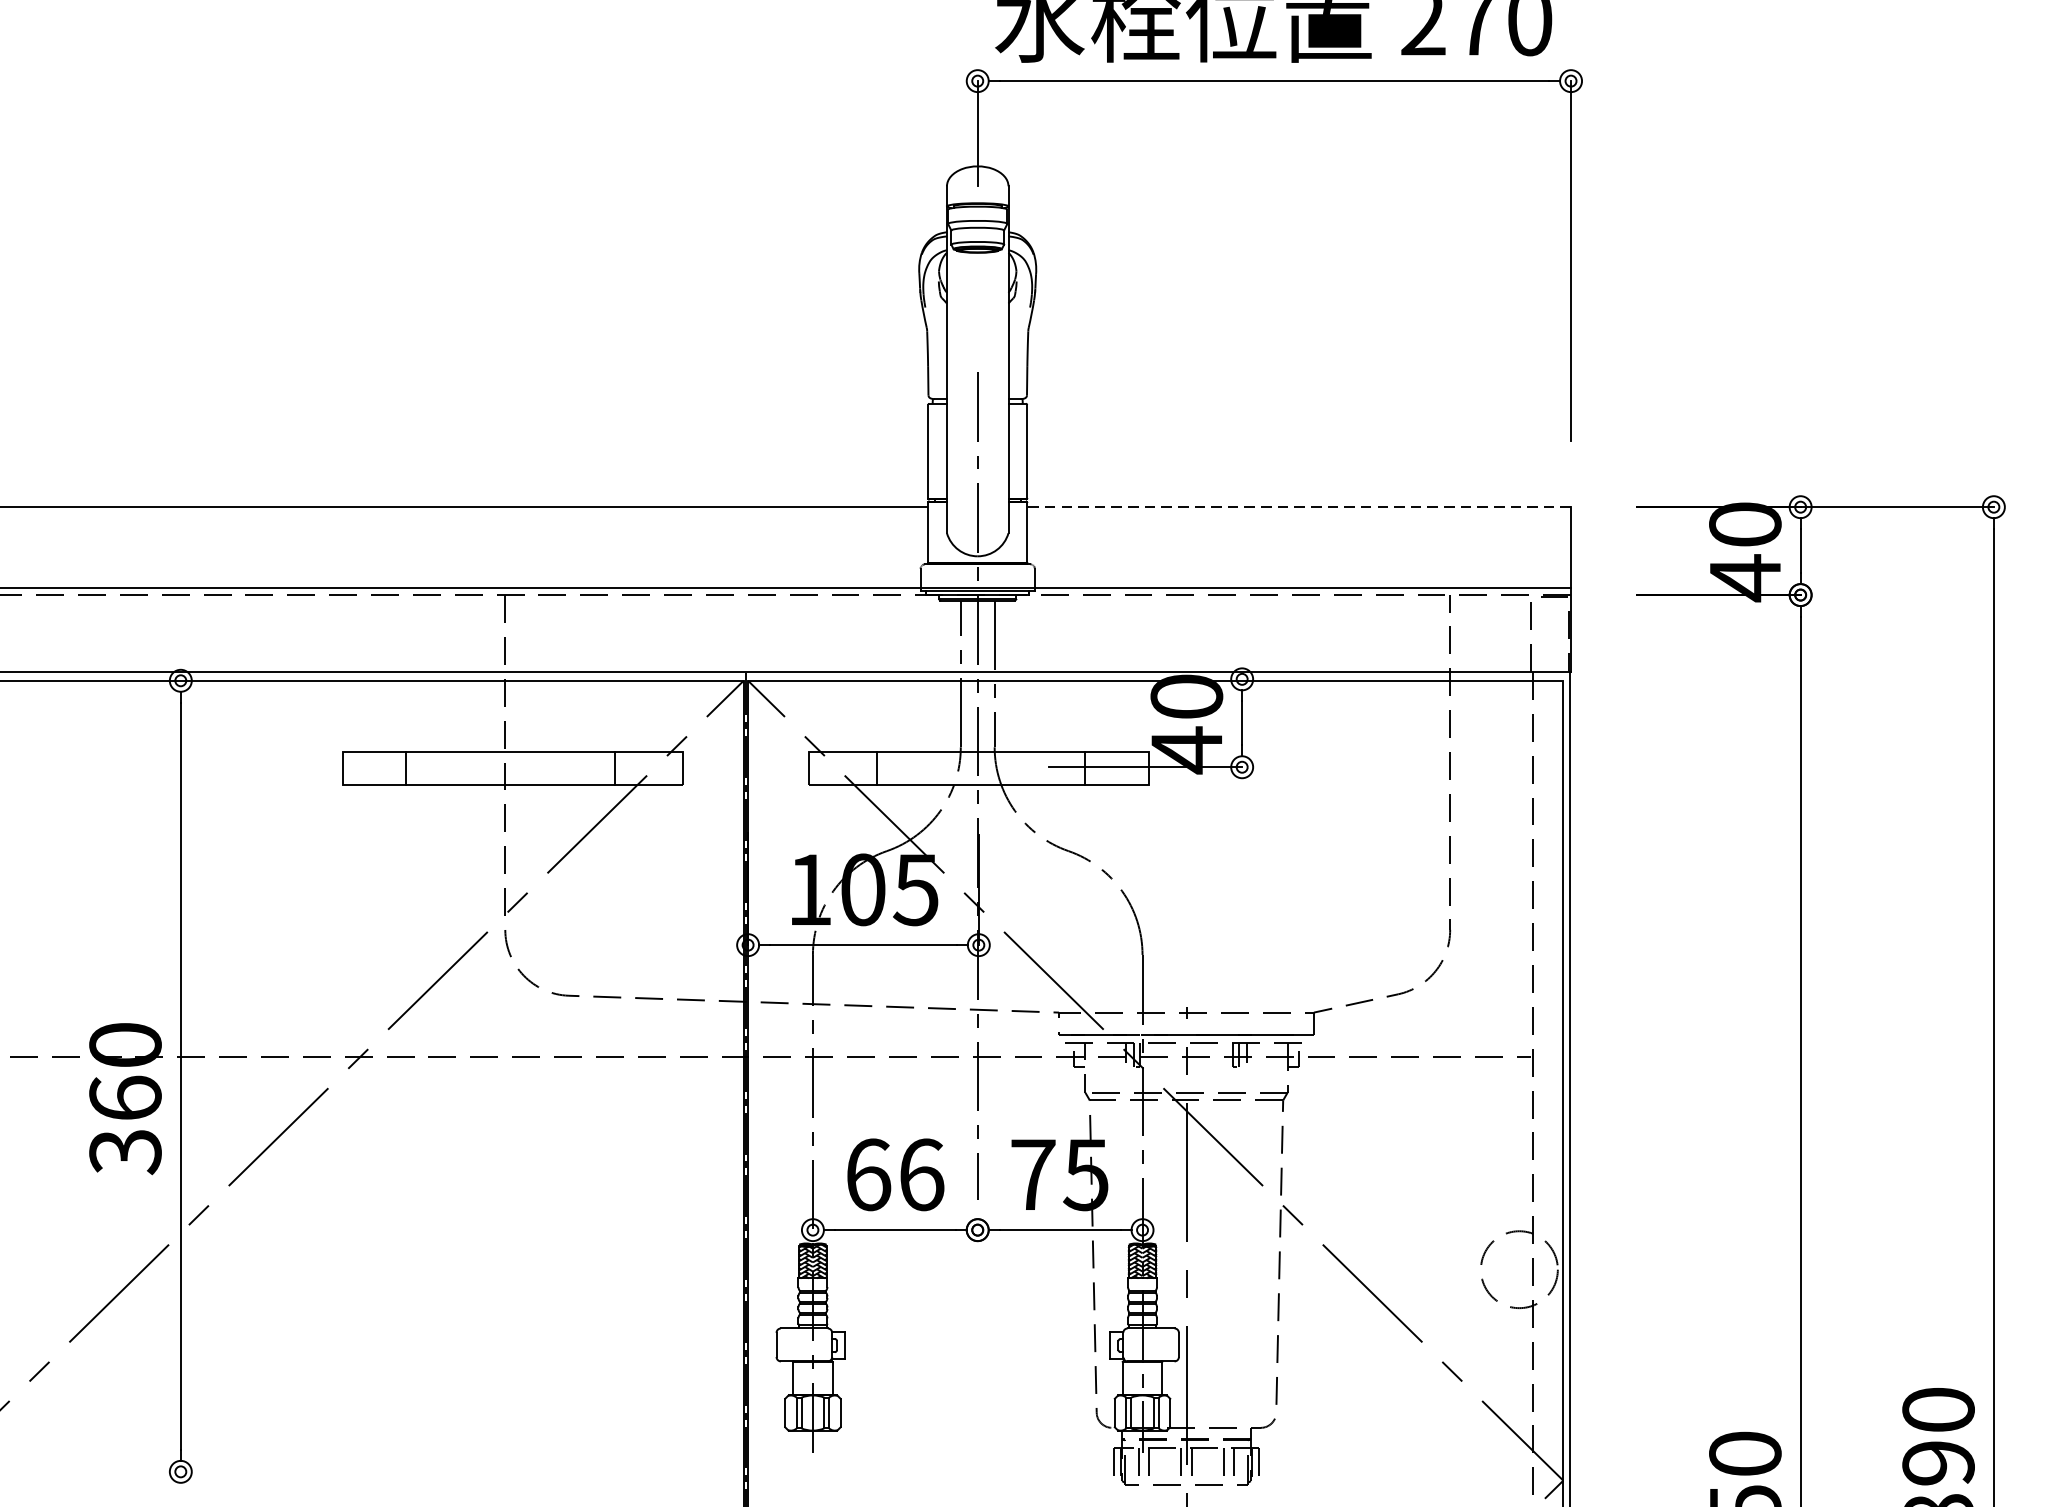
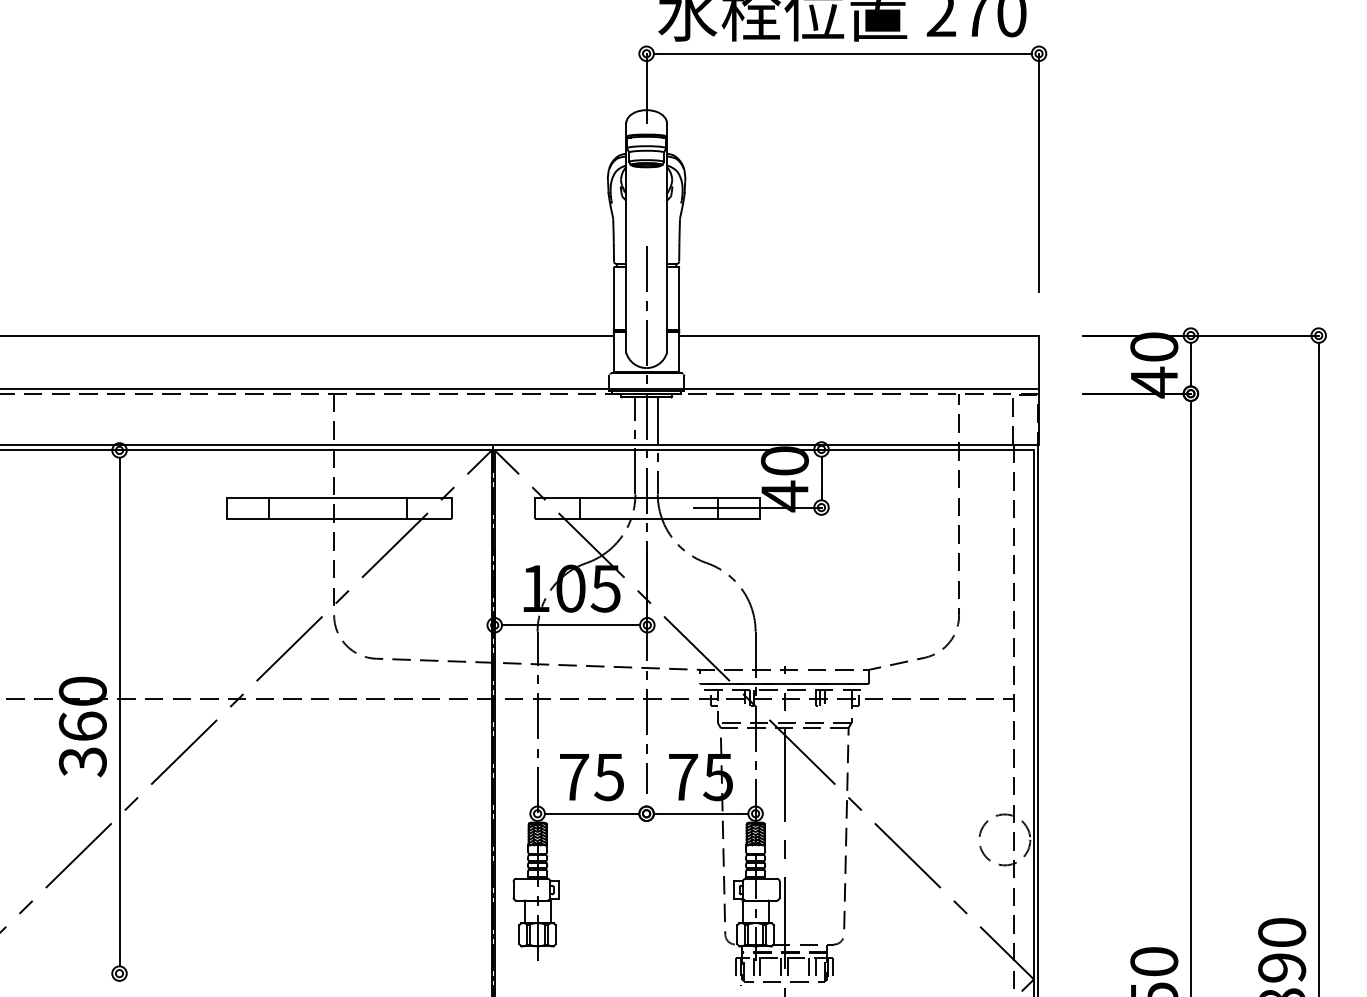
line: (1299, 507) -> (859, 335), dashed -> solid
text: (895, 1175) -> (592, 777), 66 -> 75

